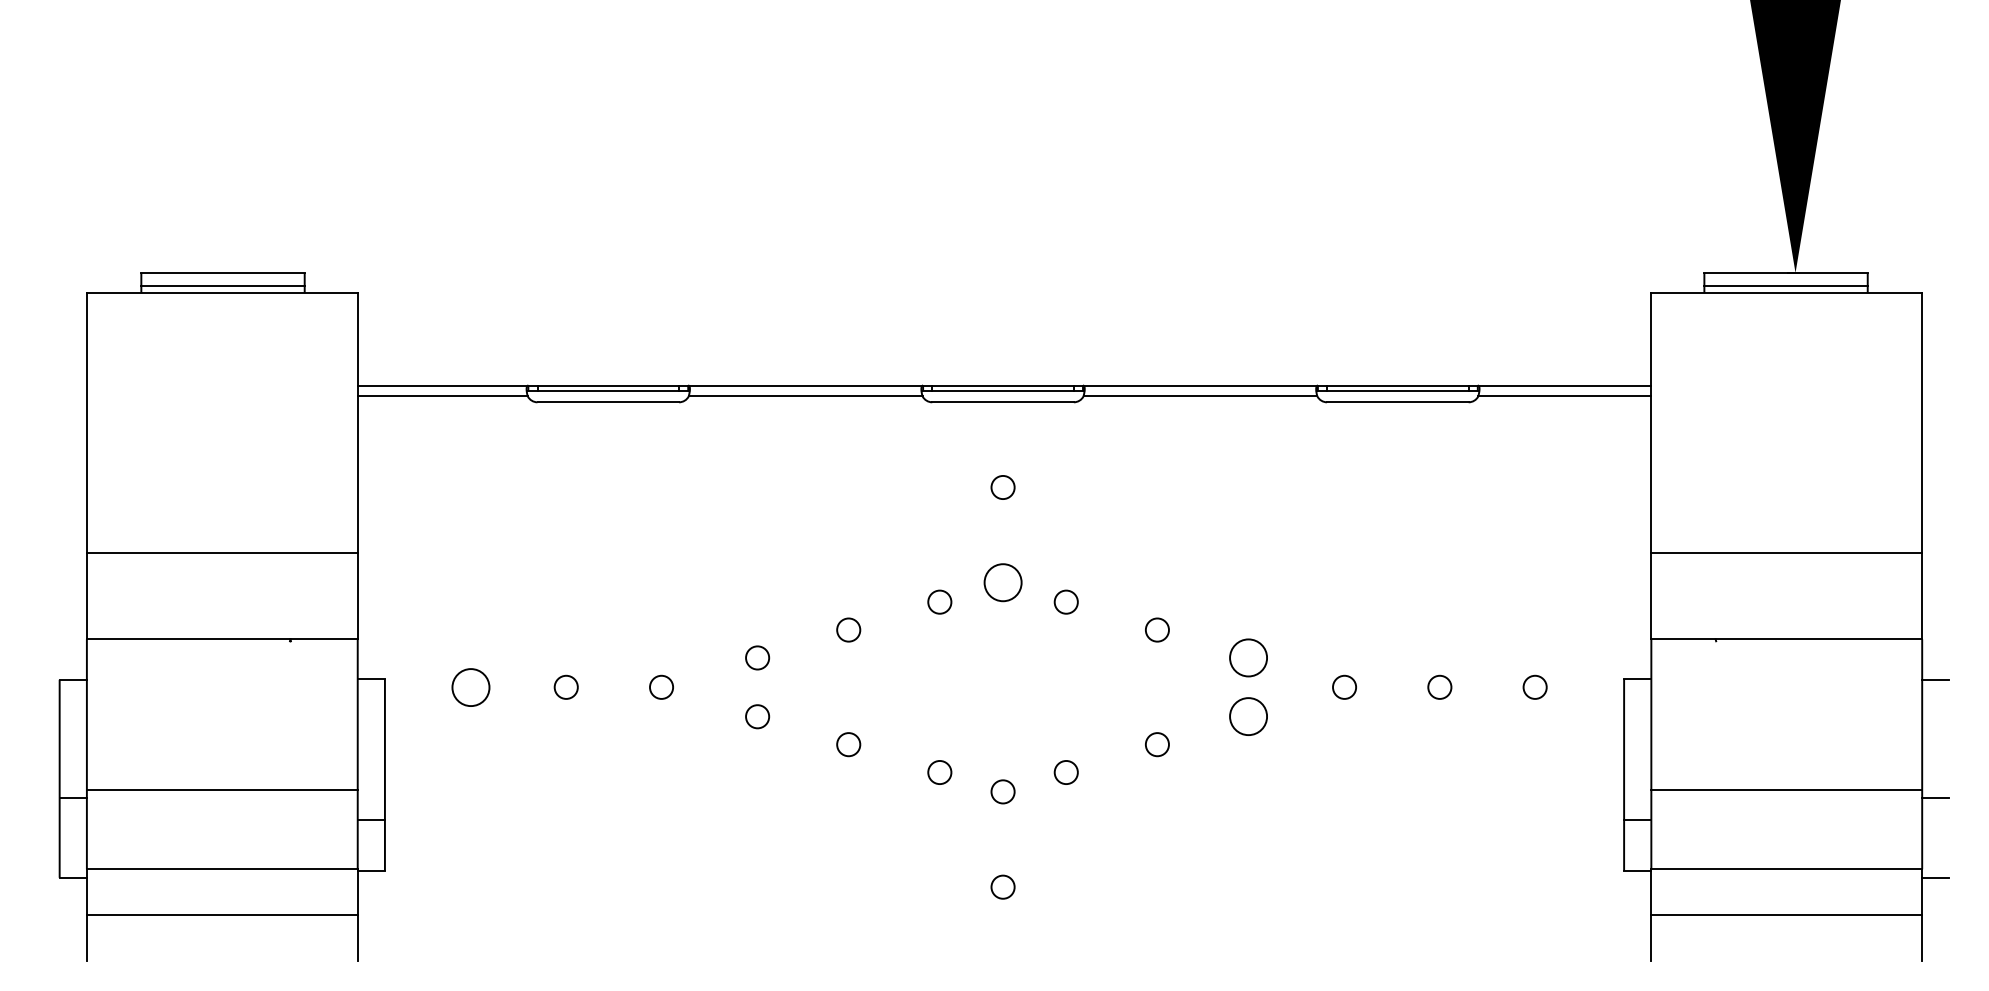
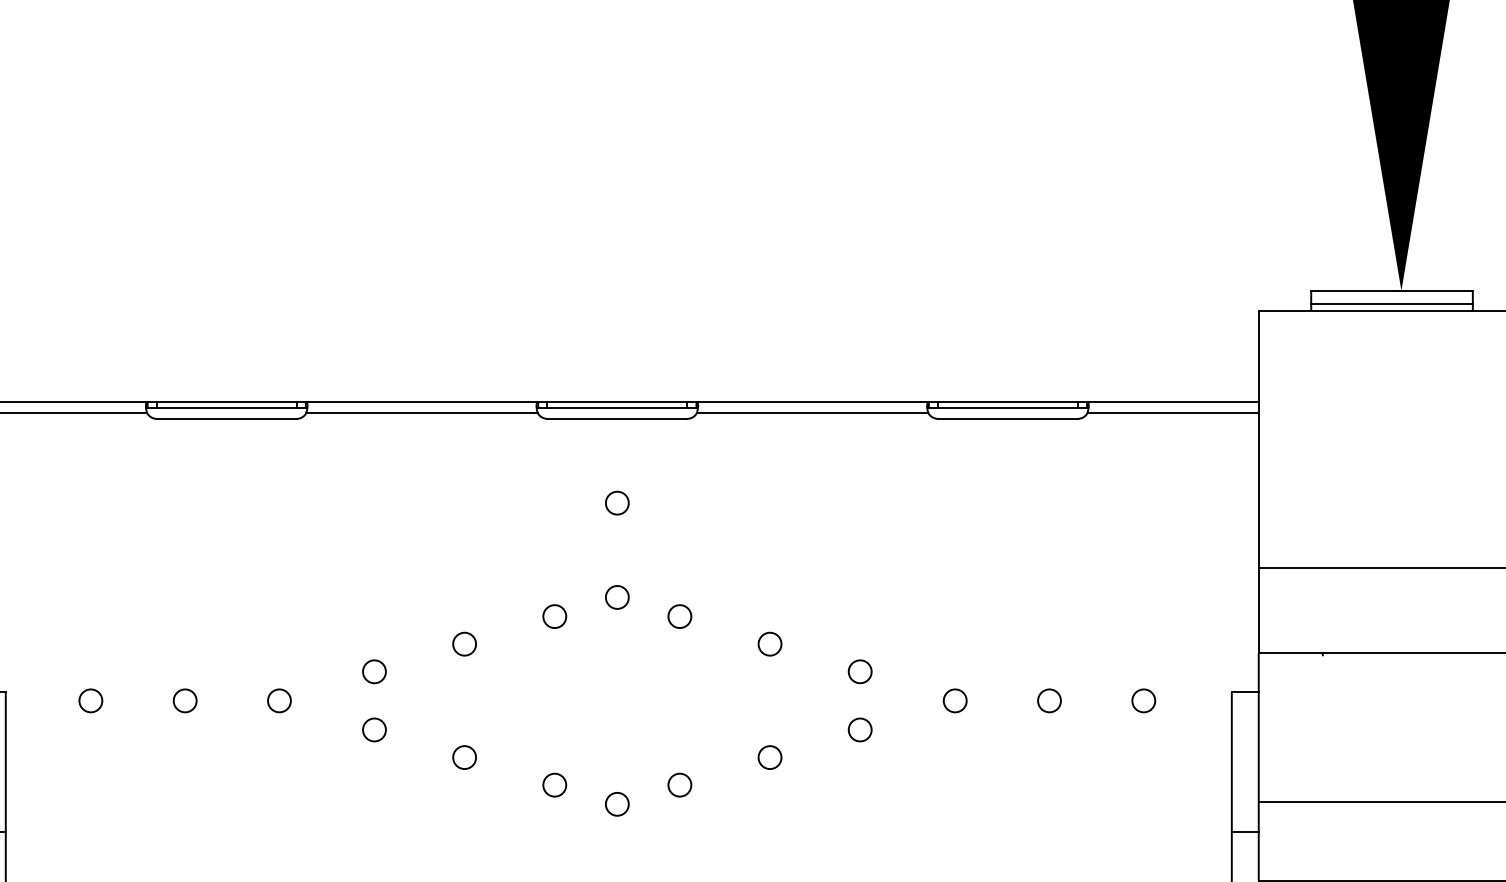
circle: (1002, 582) -> (616, 597), size x0.62
circle: (1248, 657) -> (860, 671), size x0.62
circle: (470, 686) -> (90, 700), size x0.62
circle: (1248, 716) -> (860, 729), size x0.62

